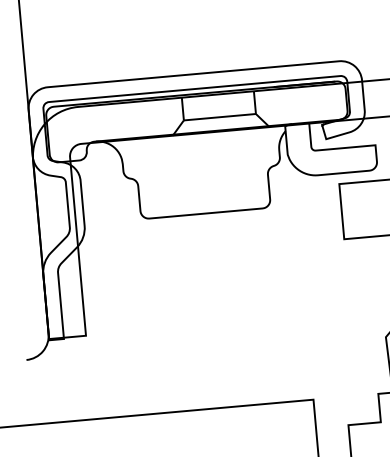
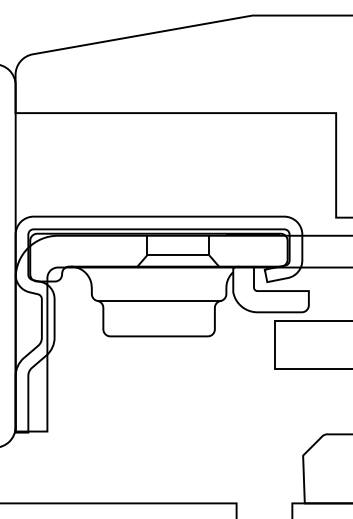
line: (201, 171) -> (158, 300), added

